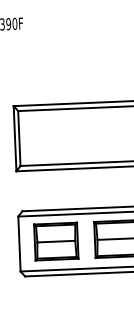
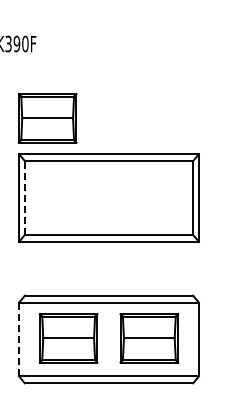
part: (33, 78) -> (47, 118), added
line: (19, 138) -> (24, 198), solid -> dashed
line: (19, 244) -> (19, 339), solid -> dashed

